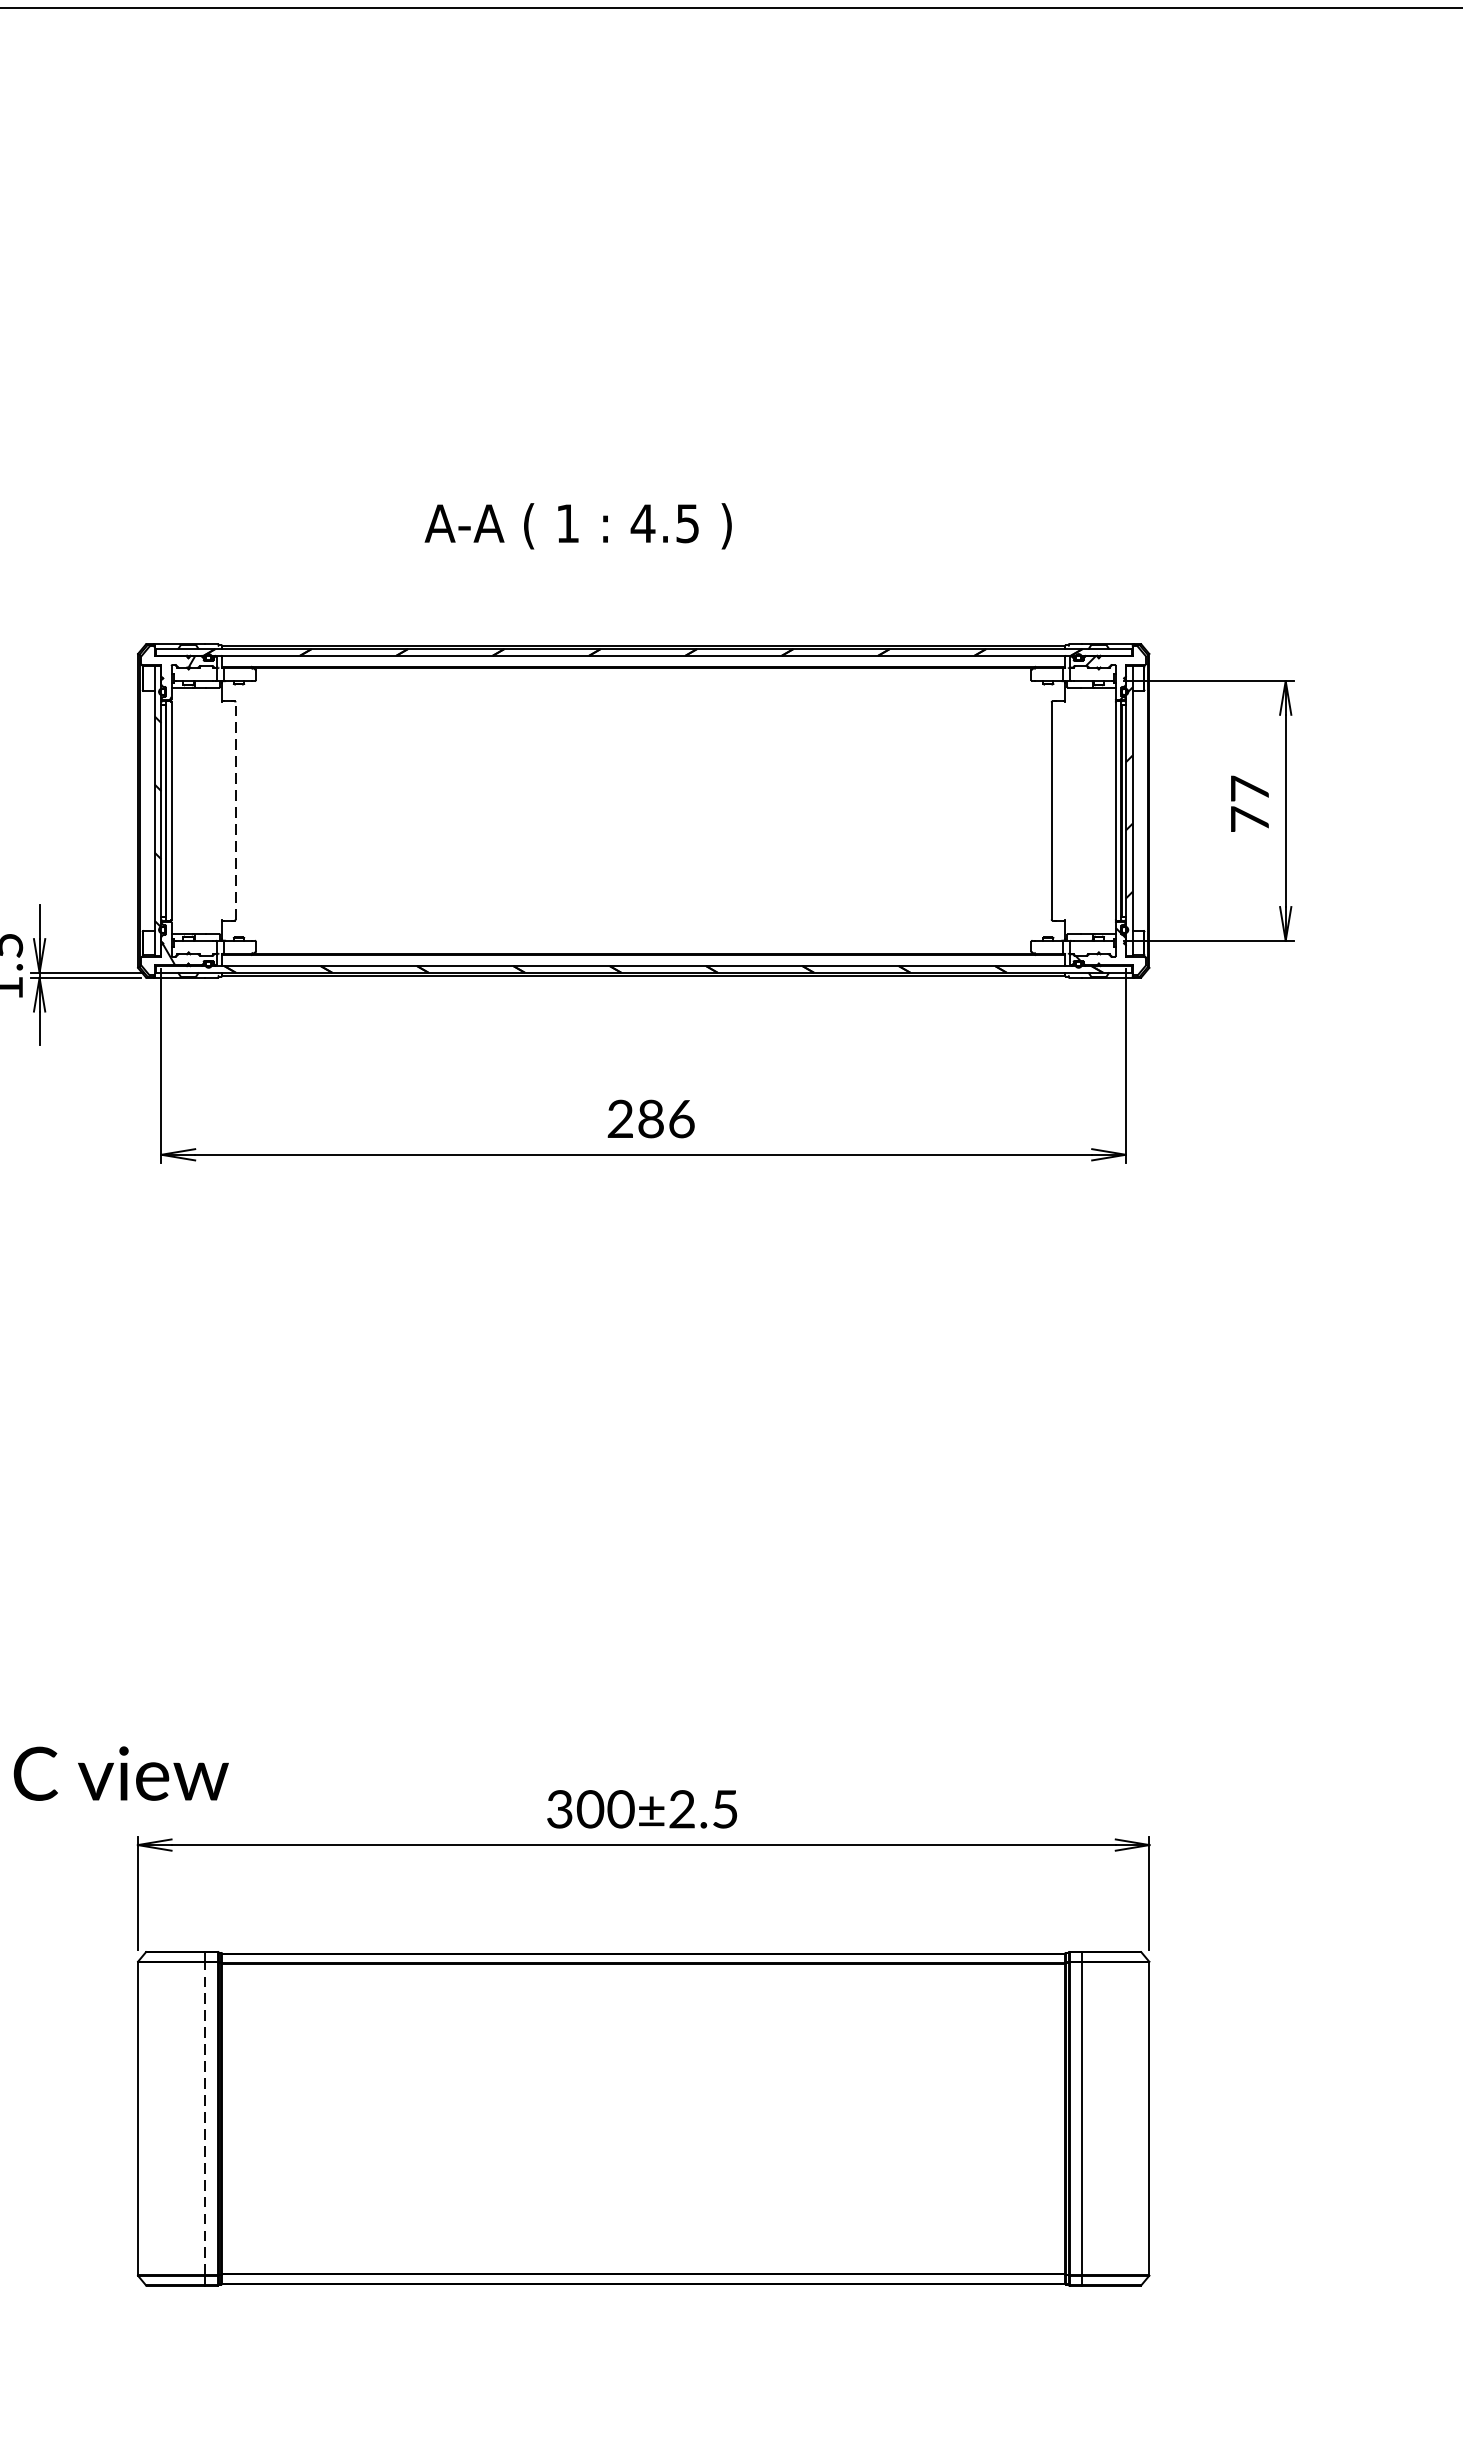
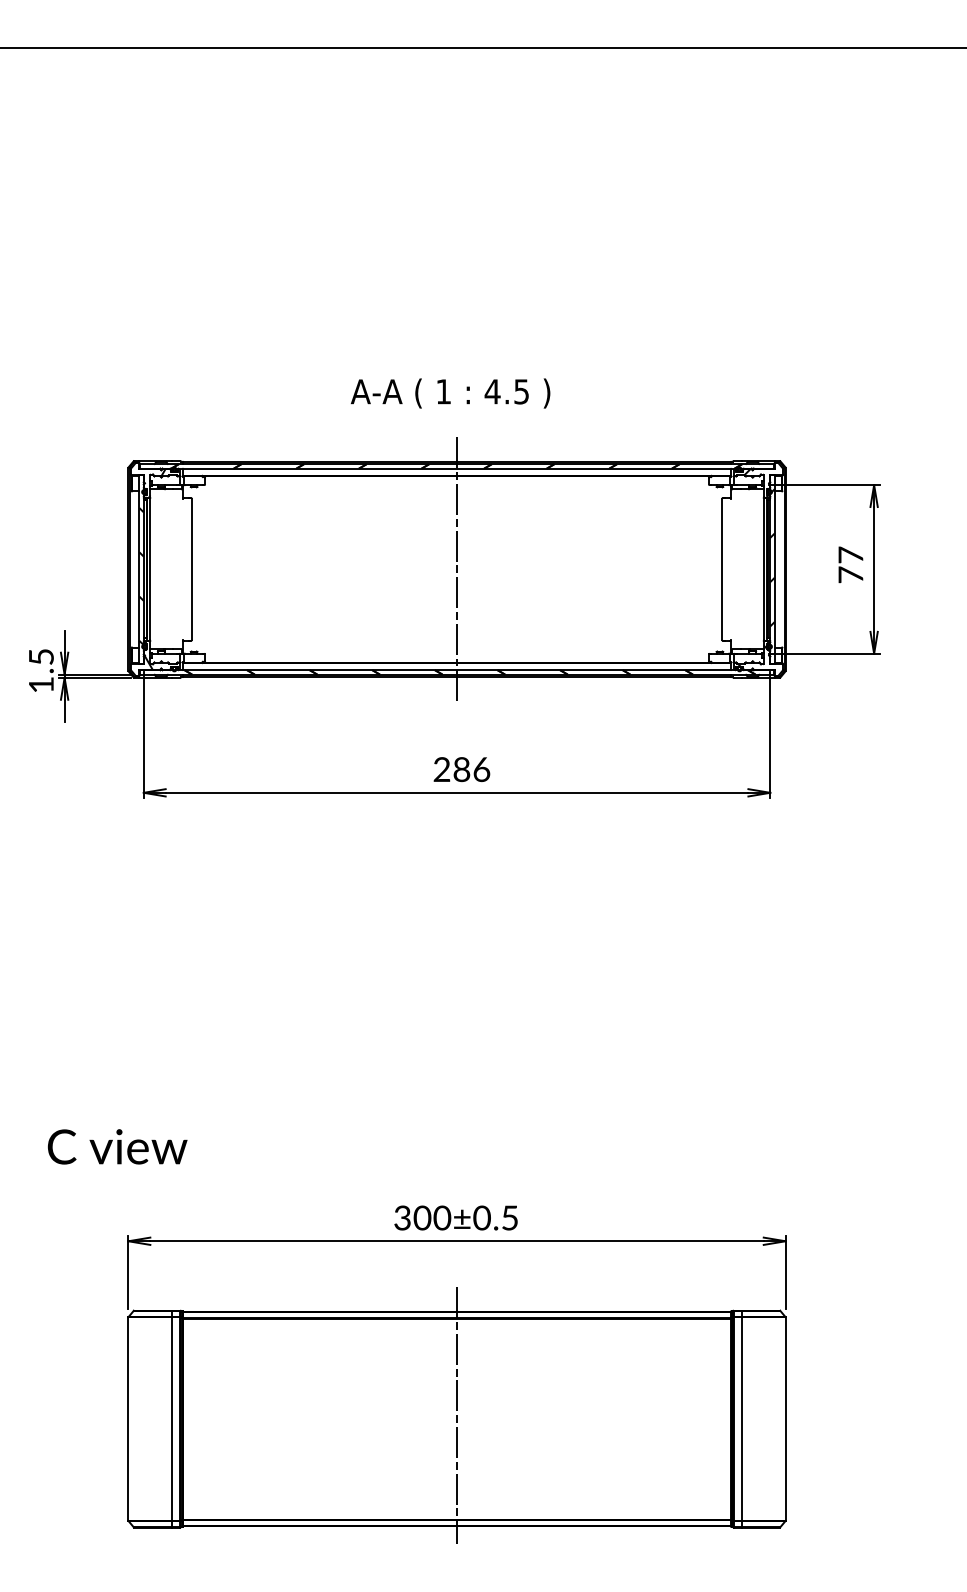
text: (578, 526) -> (450, 393), moved
line: (234, 811) -> (191, 569), dashed -> solid
line: (644, 811) -> (457, 569), added
text: (121, 1773) -> (117, 1146), moved
text: (681, 1808) -> (481, 1217), 300±2.5 -> 300±0.5
line: (644, 2113) -> (457, 1415), added
line: (205, 2119) -> (172, 1419), dashed -> solid

